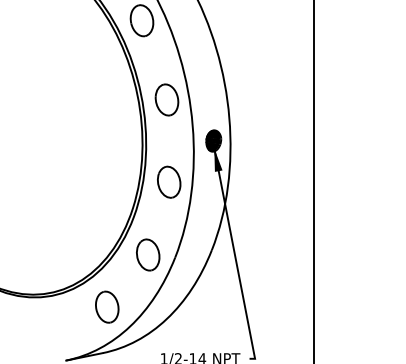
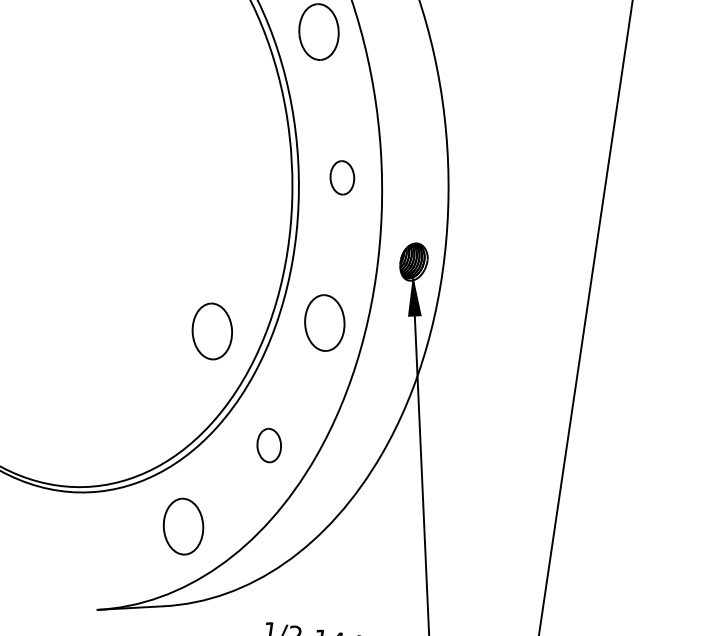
part: (166, 99) -> (341, 176), size x0.6
part: (107, 195) -> (212, 330), added
part: (148, 254) -> (269, 444), size x0.6

